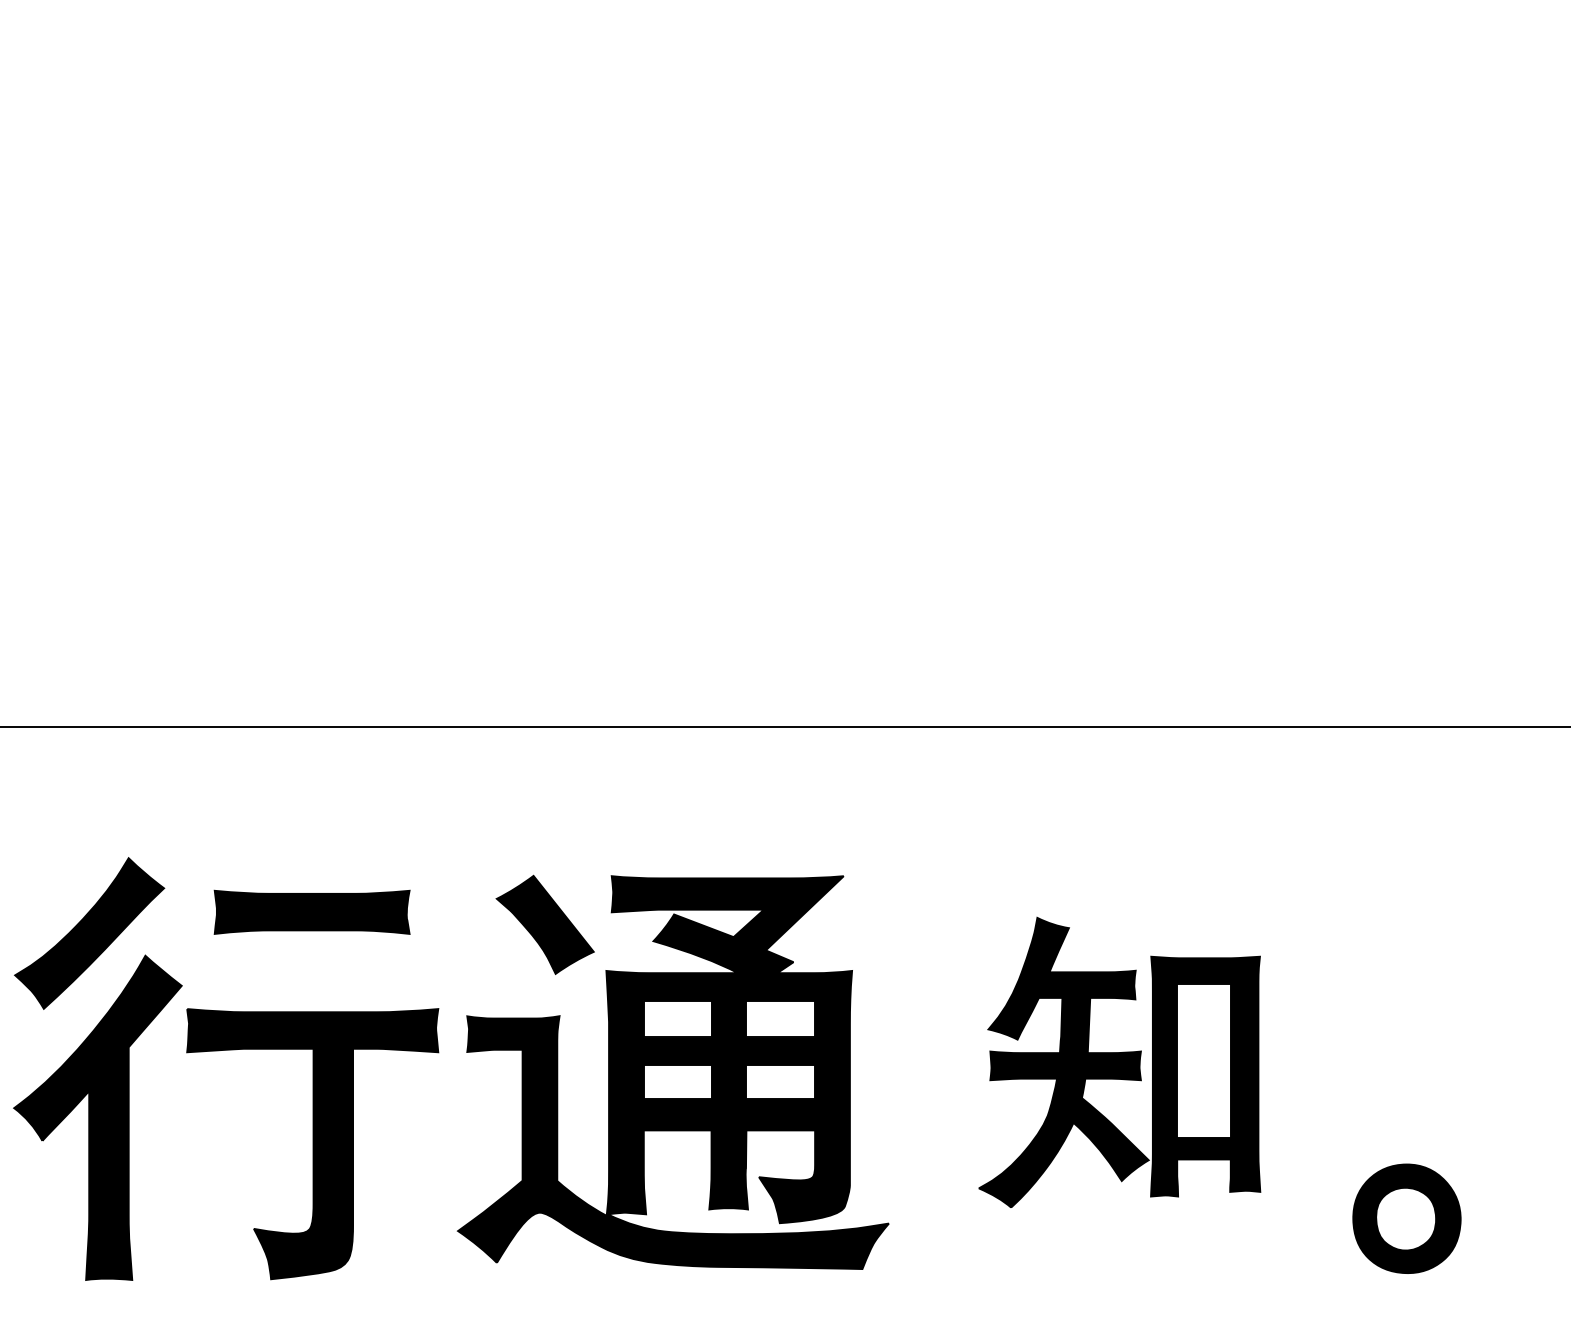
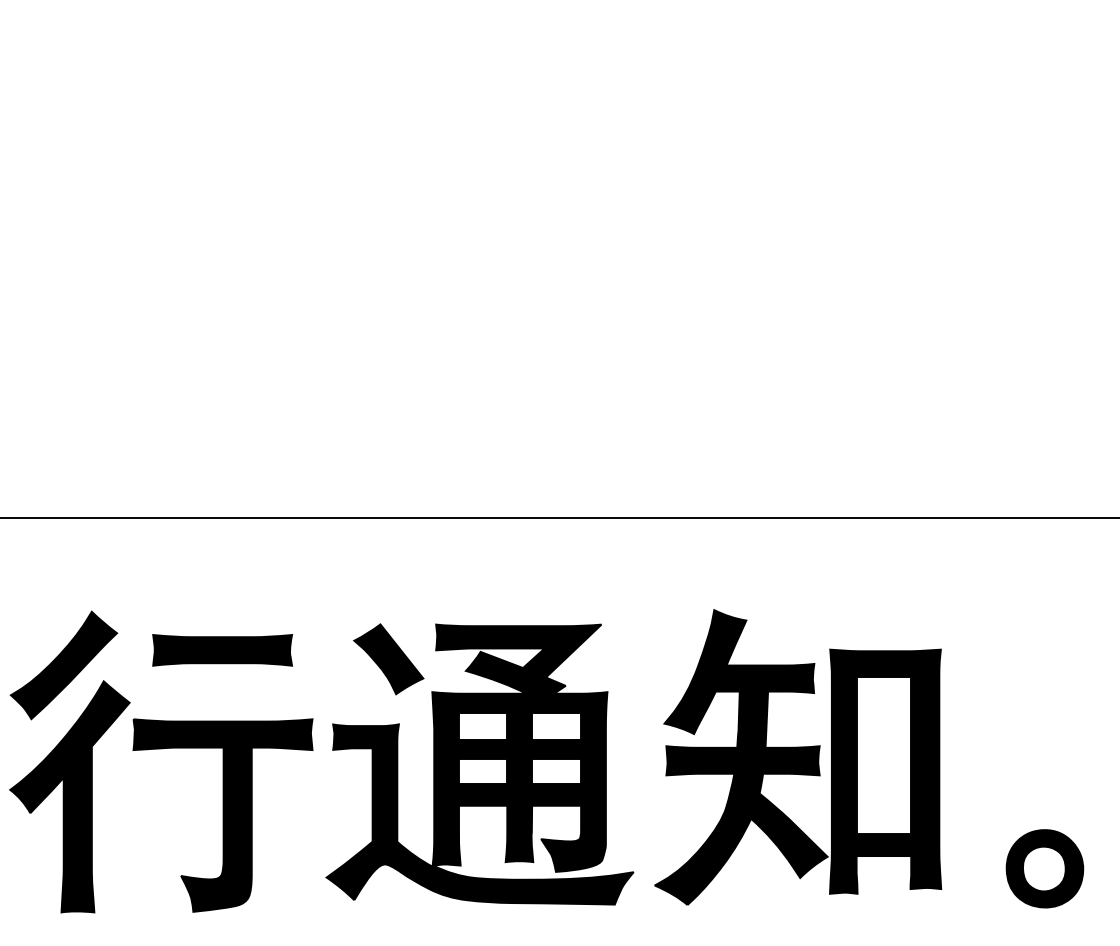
part: (1120, 1062) -> (798, 757), size x1.43
part: (1406, 1218) -> (1044, 868), moved

